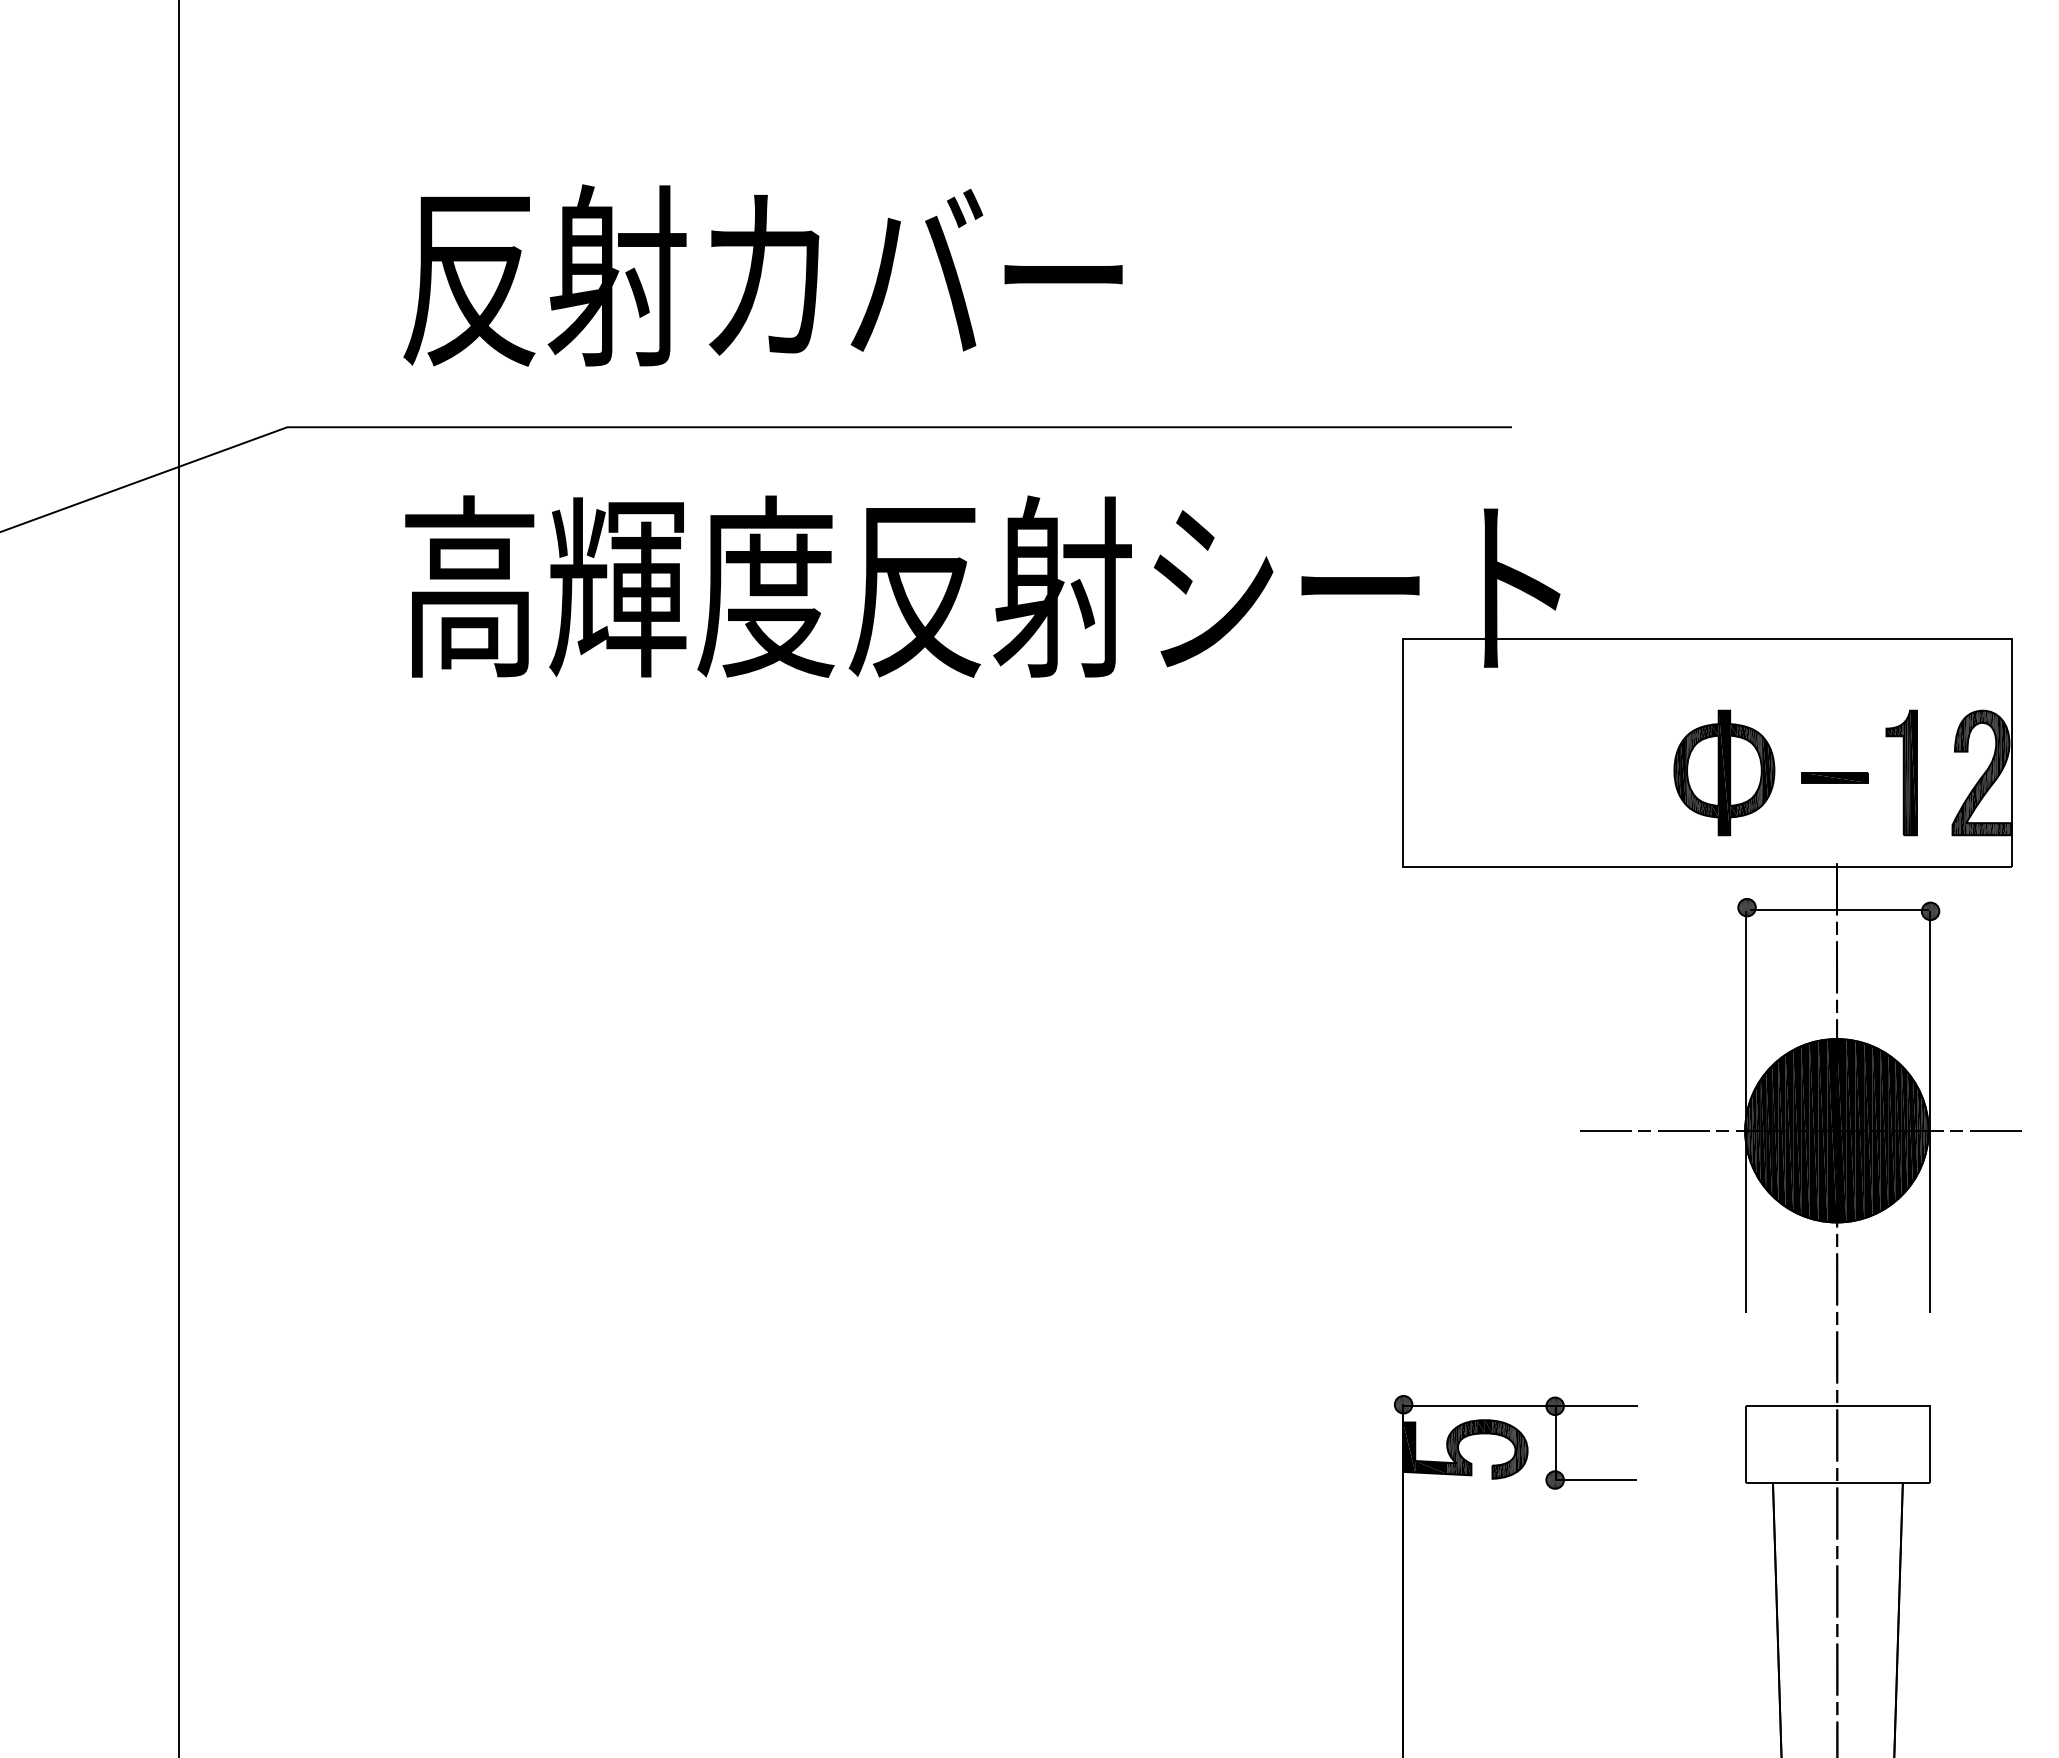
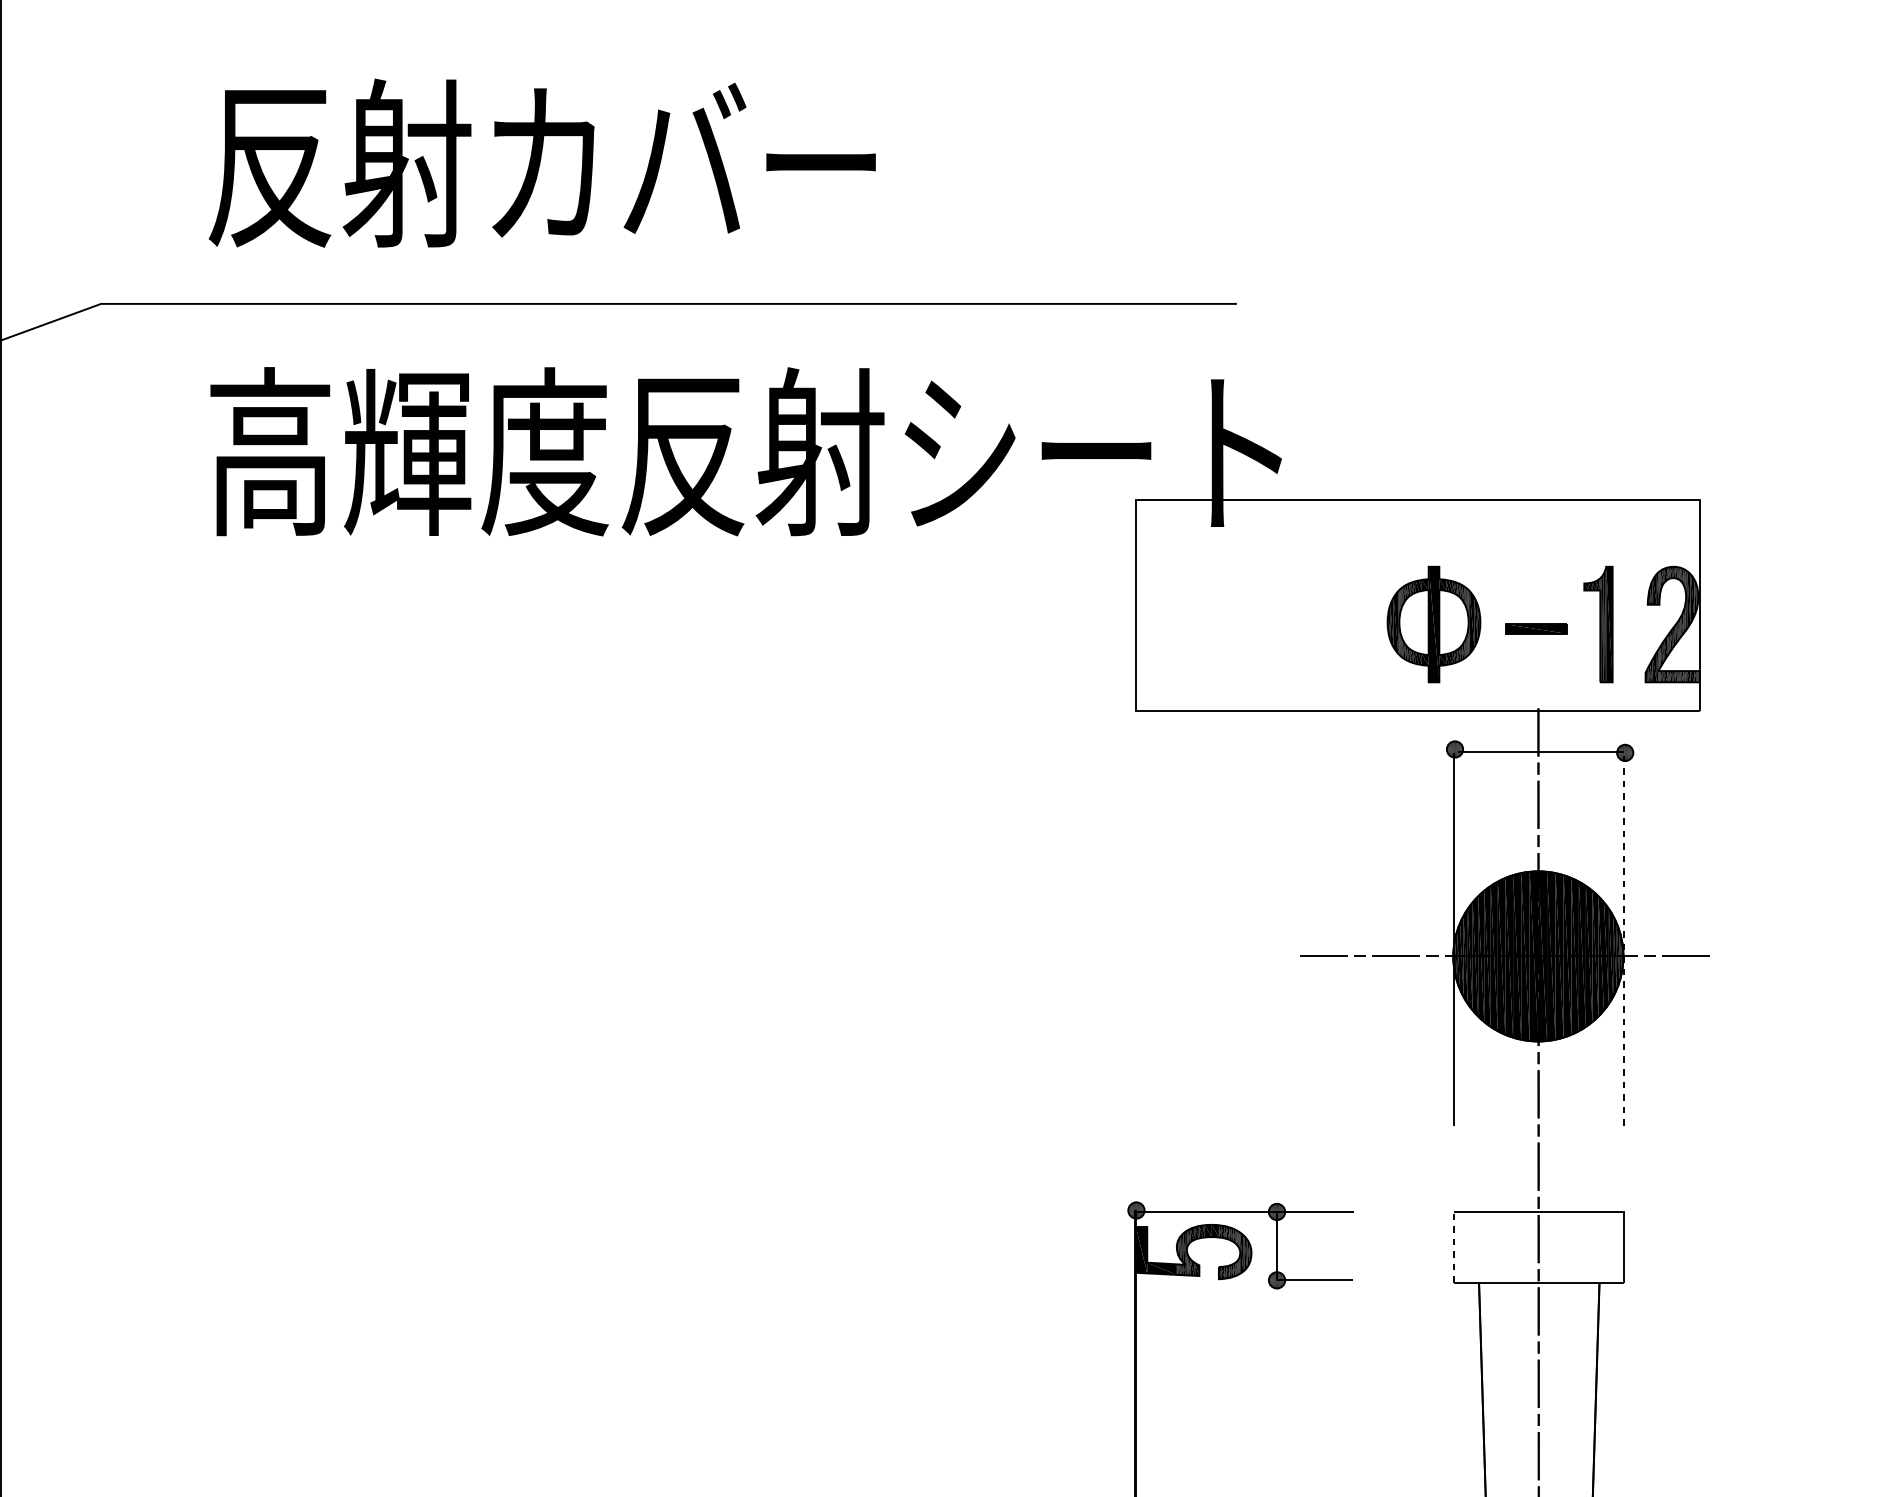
line: (1929, 1111) -> (1624, 938), solid -> dashed
line: (1746, 1443) -> (1454, 1246), solid -> dashed

